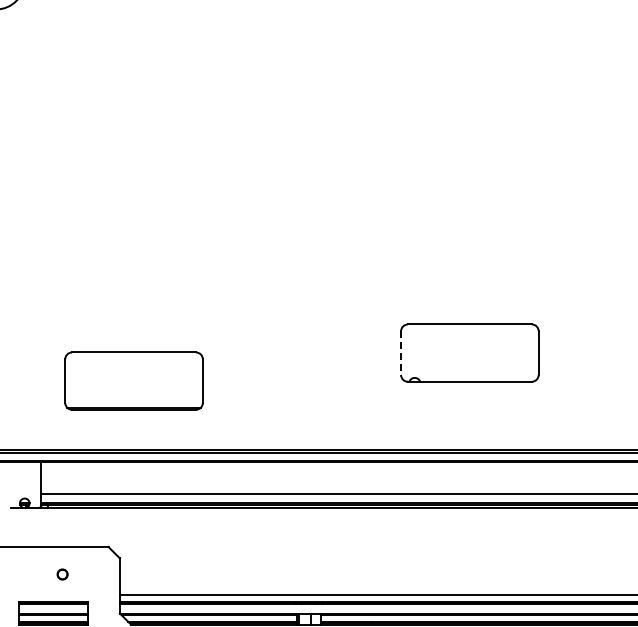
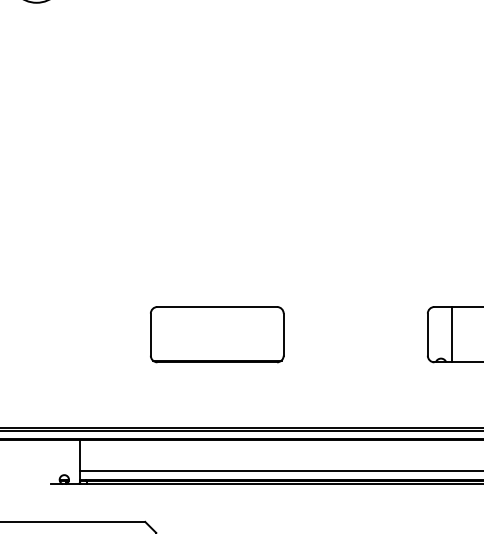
line: (426, 352) -> (452, 334), added
line: (401, 353) -> (428, 335), dashed -> solid
part: (133, 380) -> (216, 334), moved

